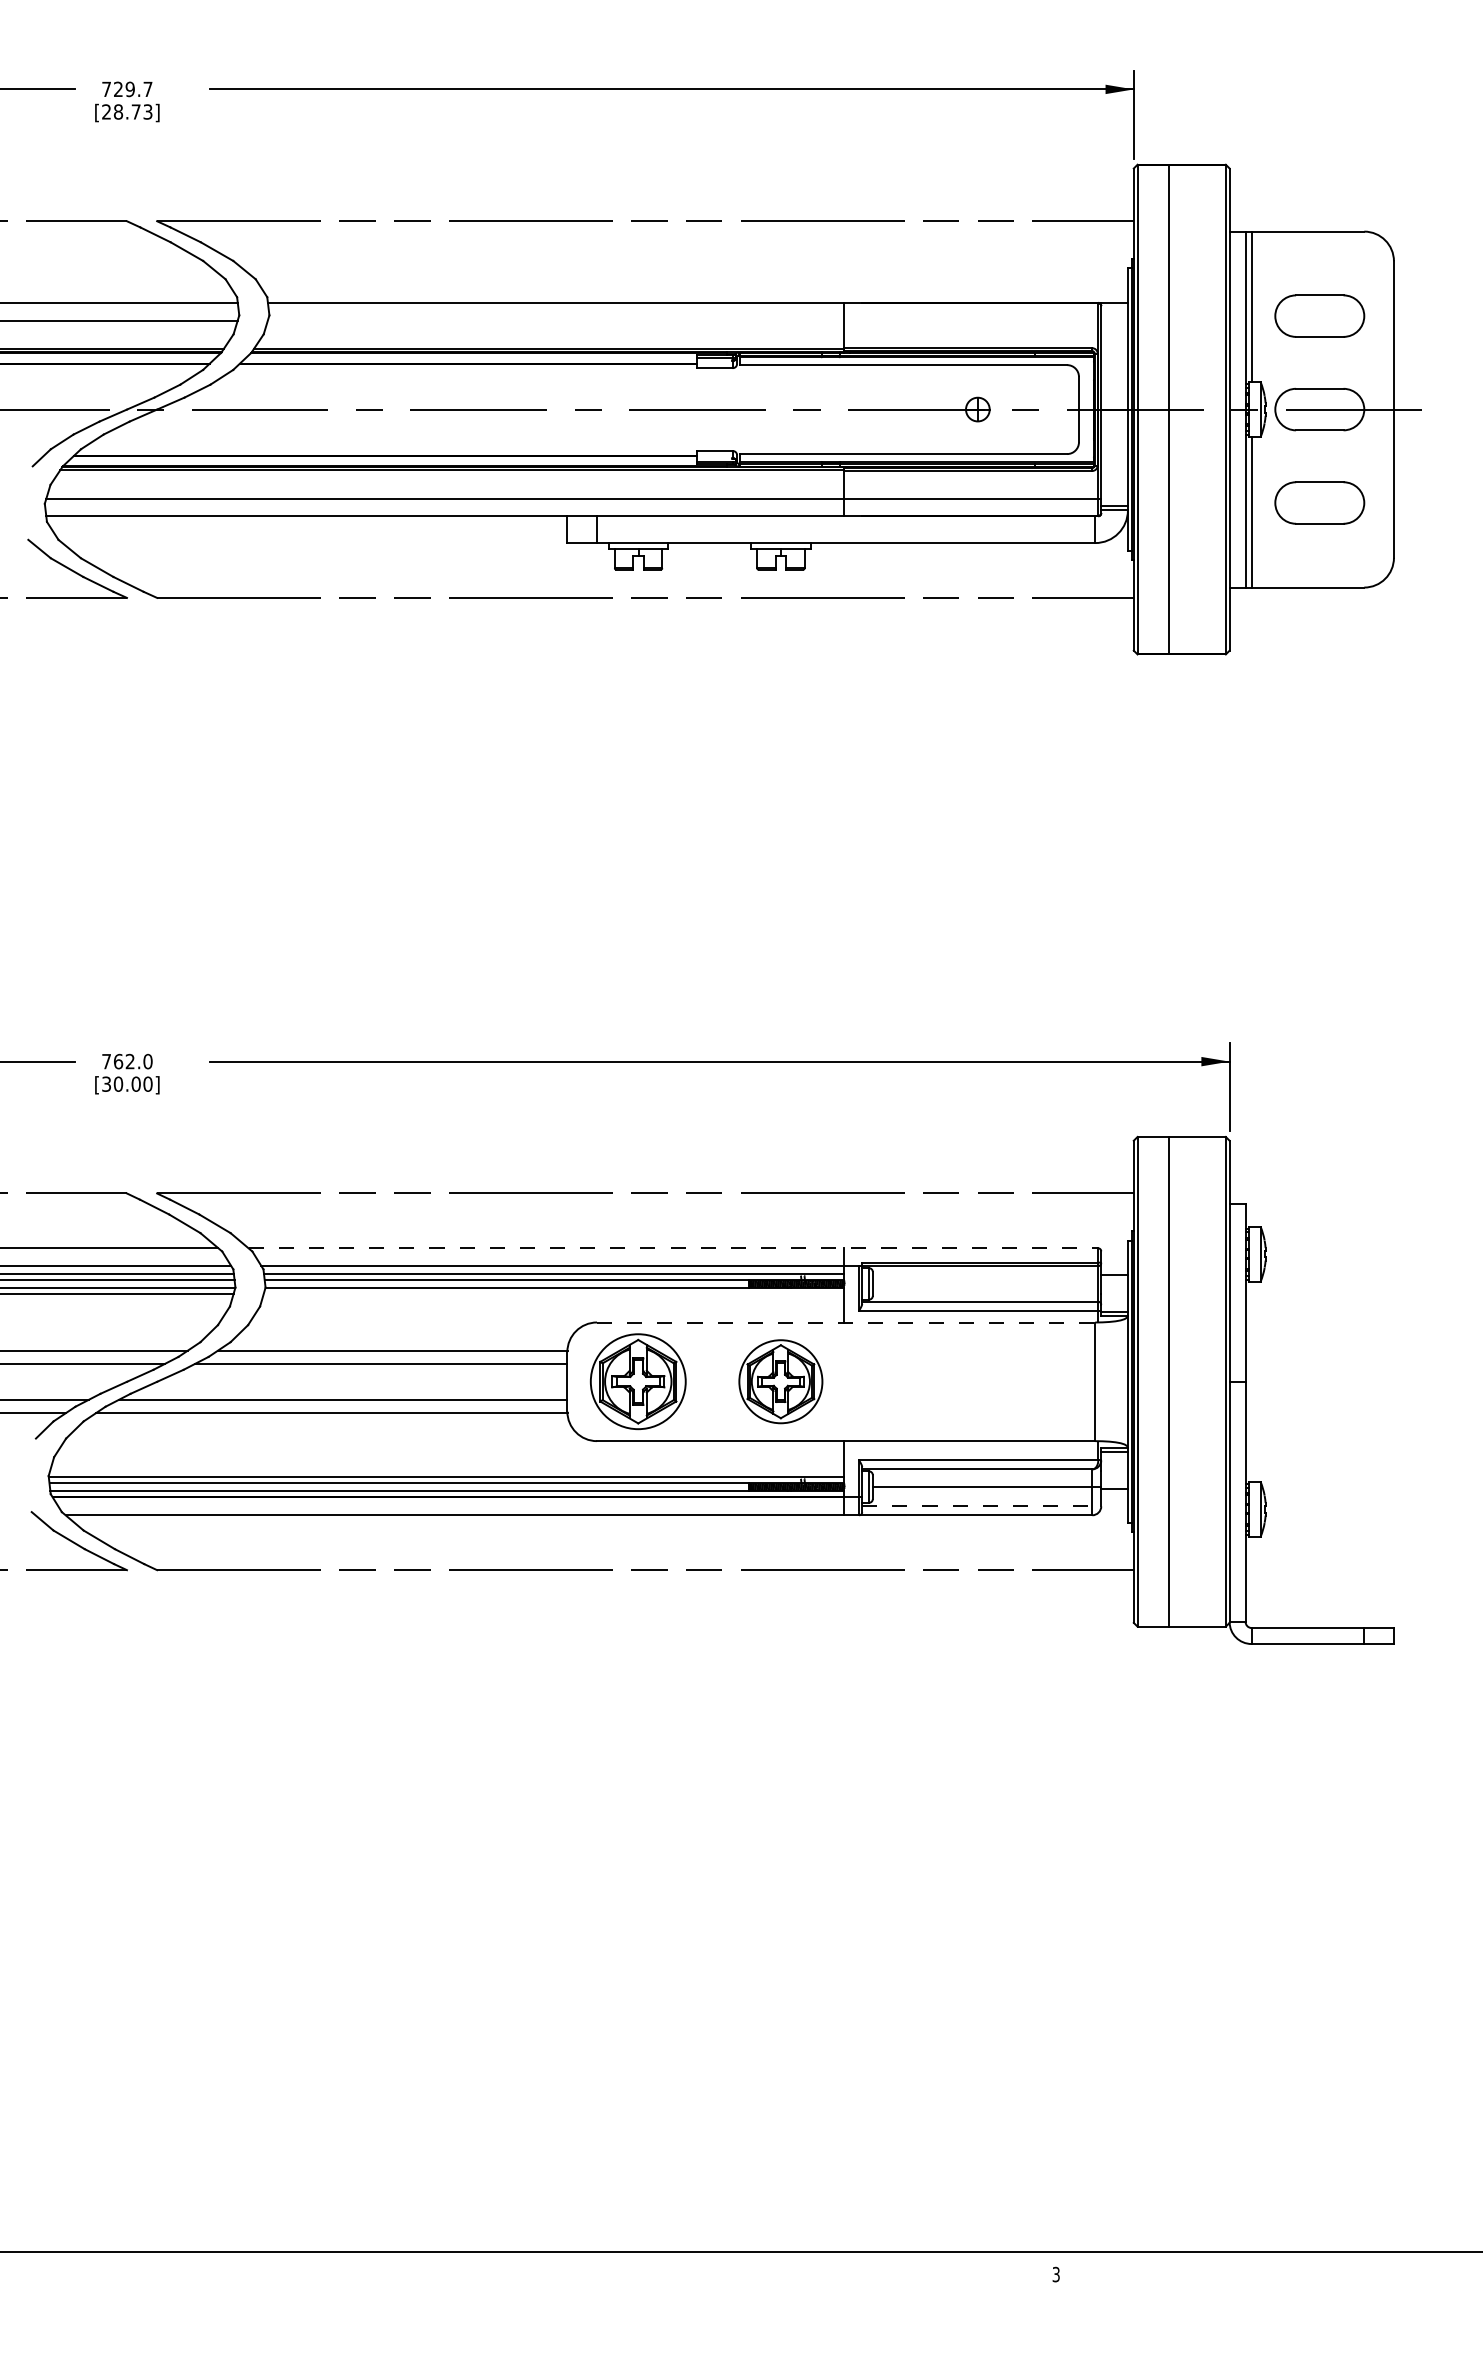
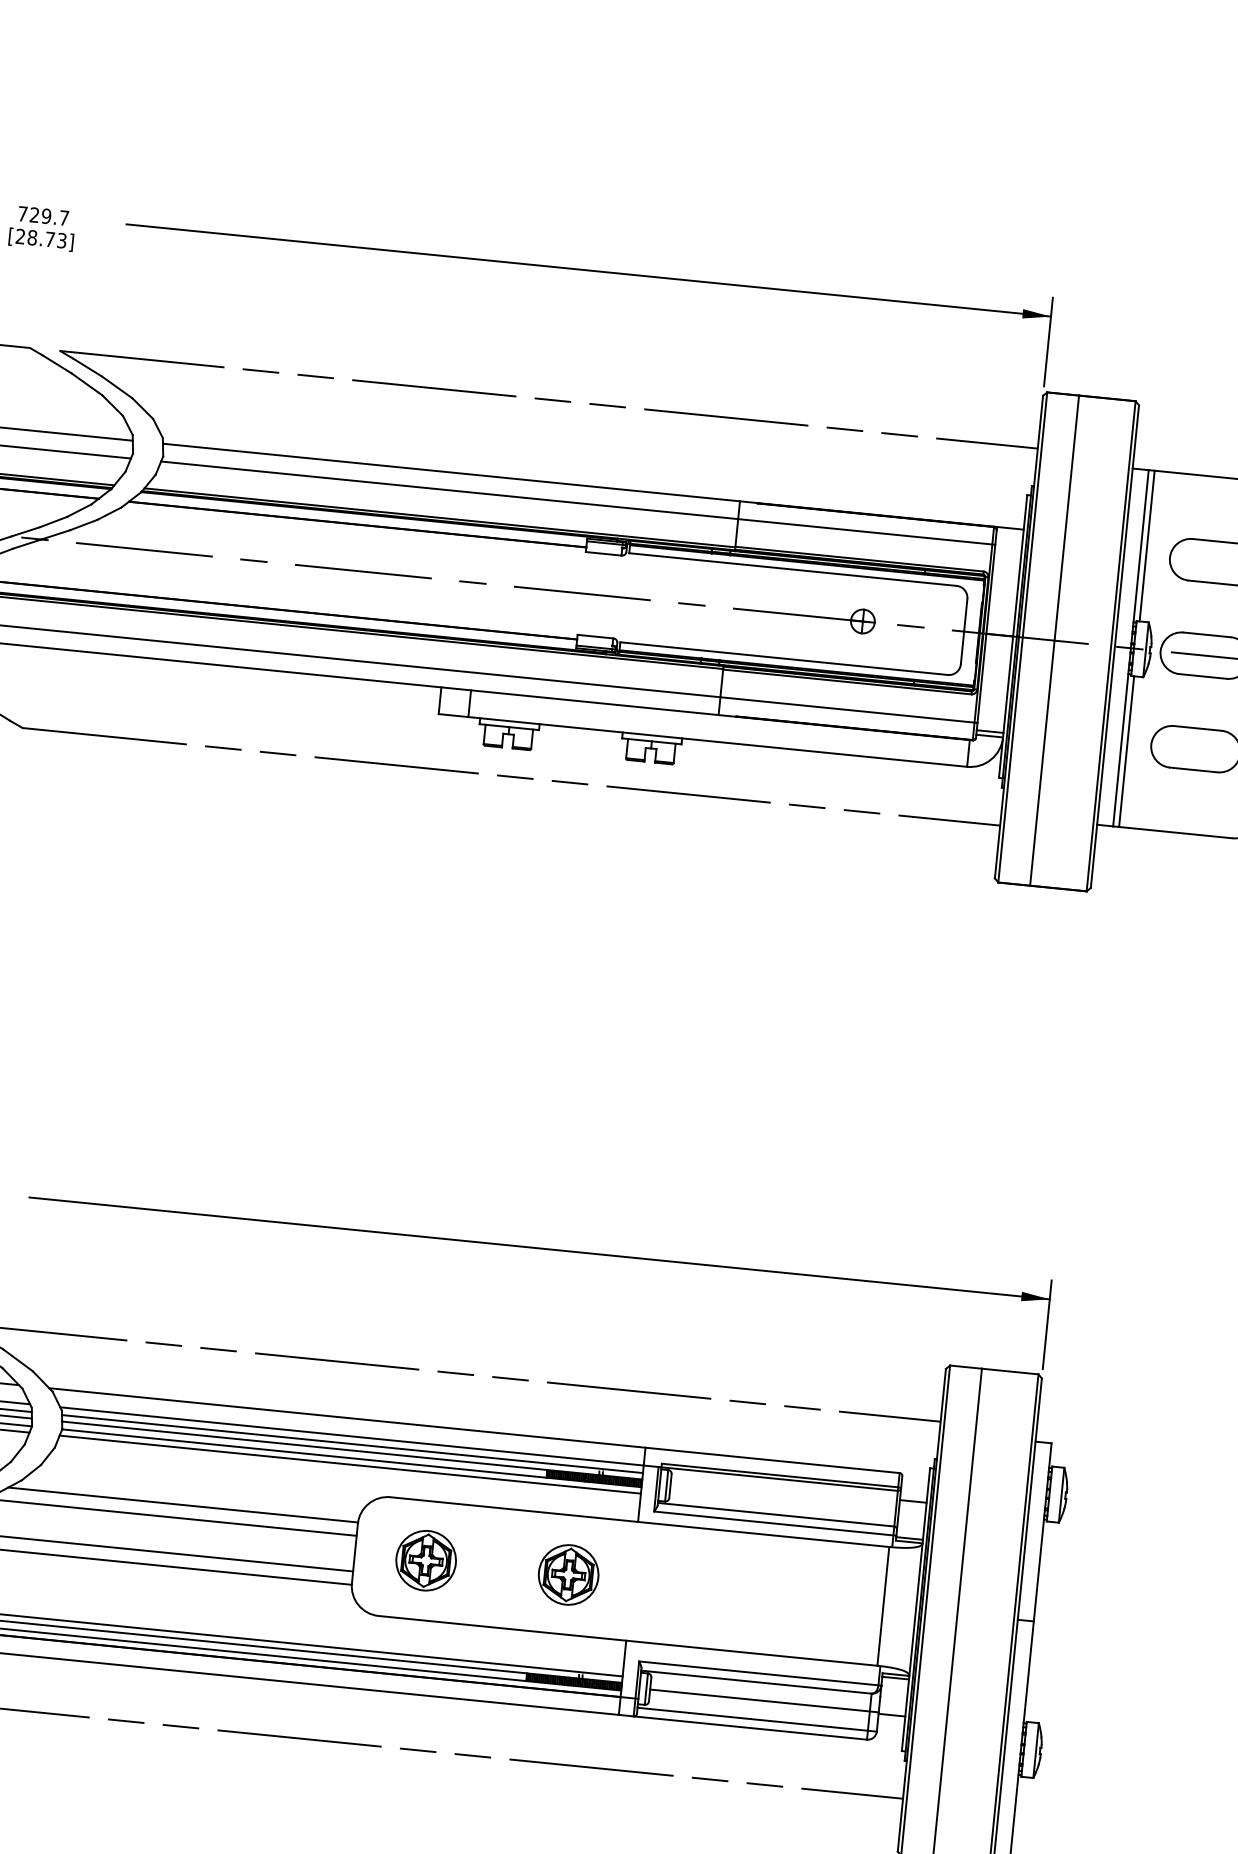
line: (684, 320) -> (578, 503), added
line: (673, 1248) -> (474, 1430), dashed -> solid
line: (553, 1294) -> (349, 1464), added
line: (846, 1322) -> (640, 1522), dashed -> solid
part: (638, 1381) -> (426, 1560), size x0.62
part: (780, 1381) -> (568, 1574), size x0.71
line: (981, 1506) -> (756, 1719), dashed -> solid

